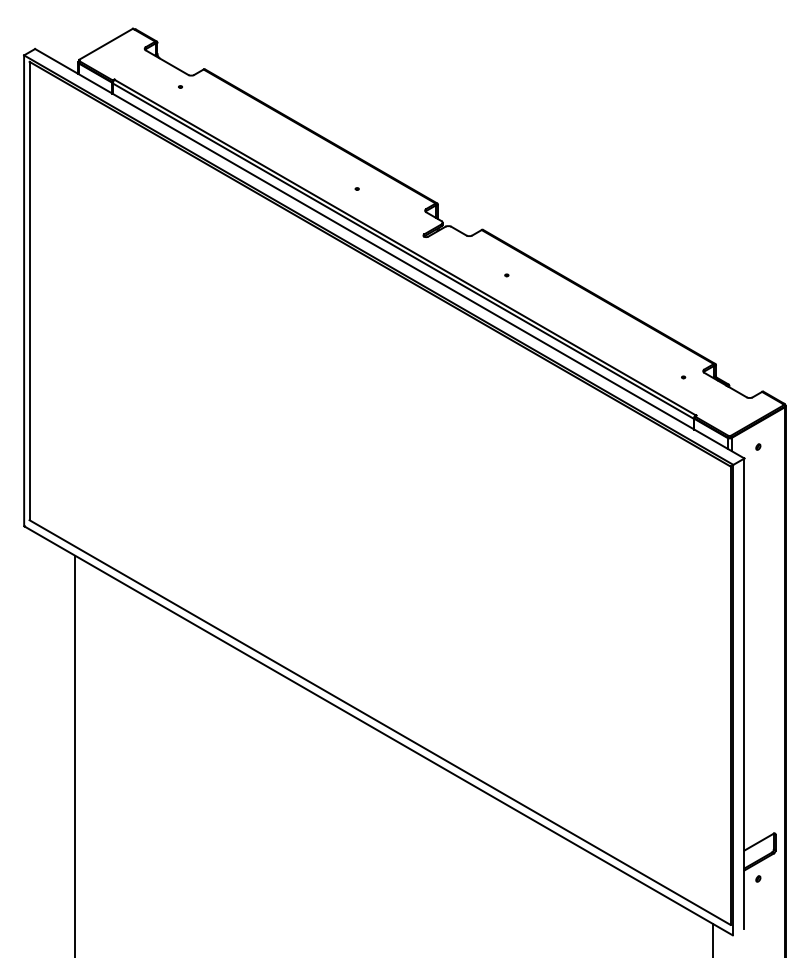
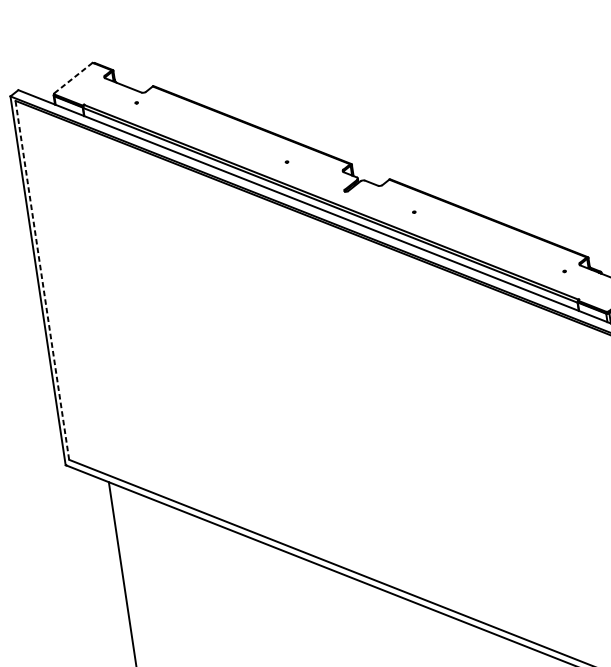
line: (106, 44) -> (73, 78), solid -> dashed
line: (29, 290) -> (42, 279), solid -> dashed

